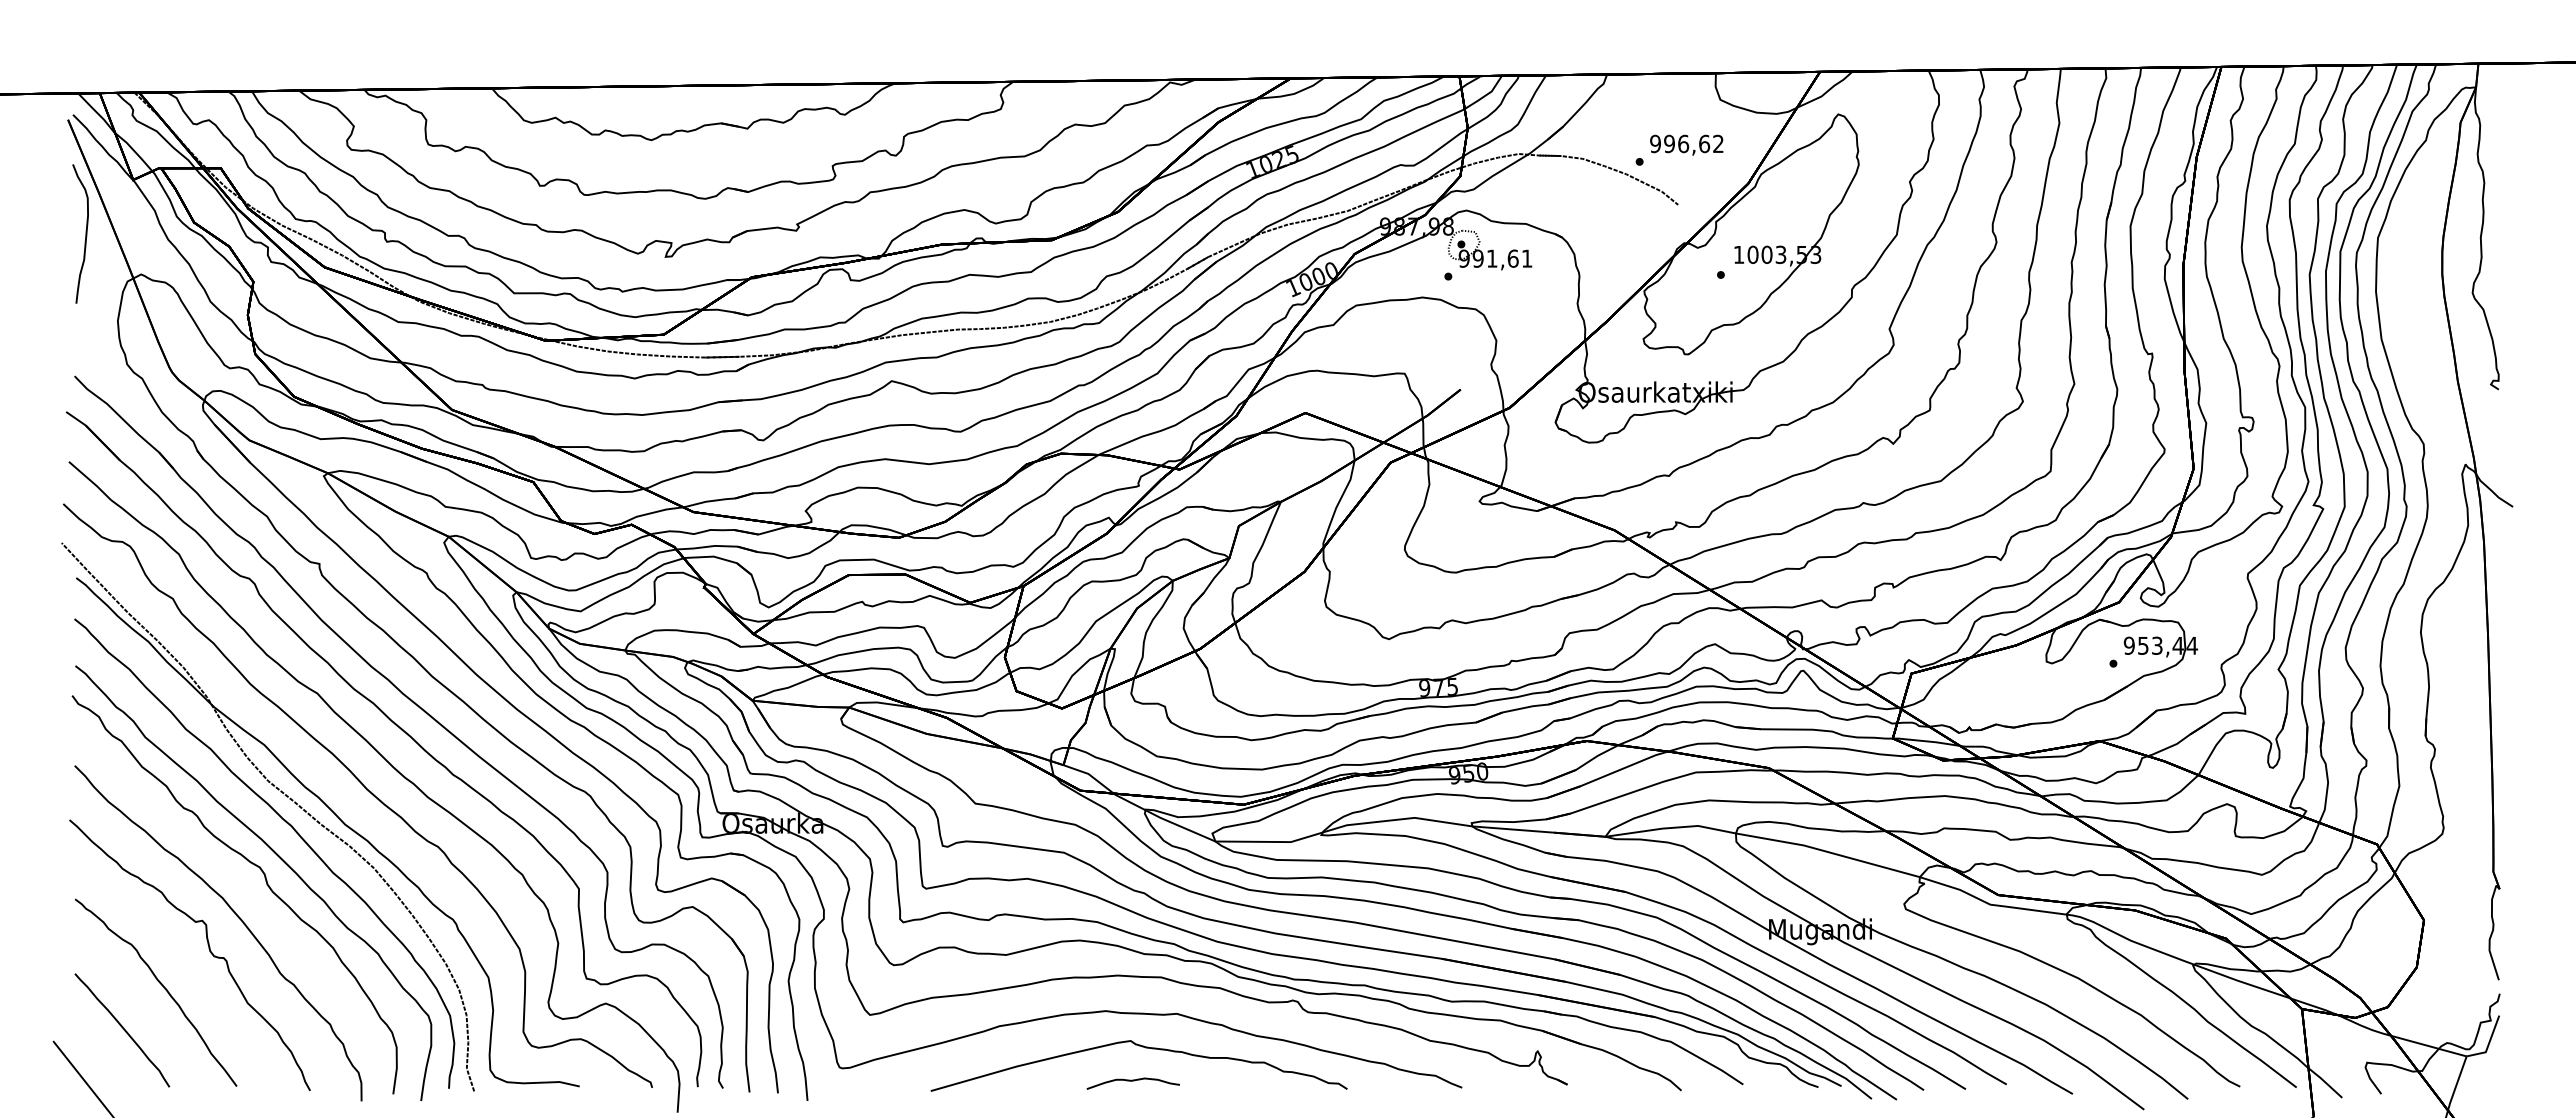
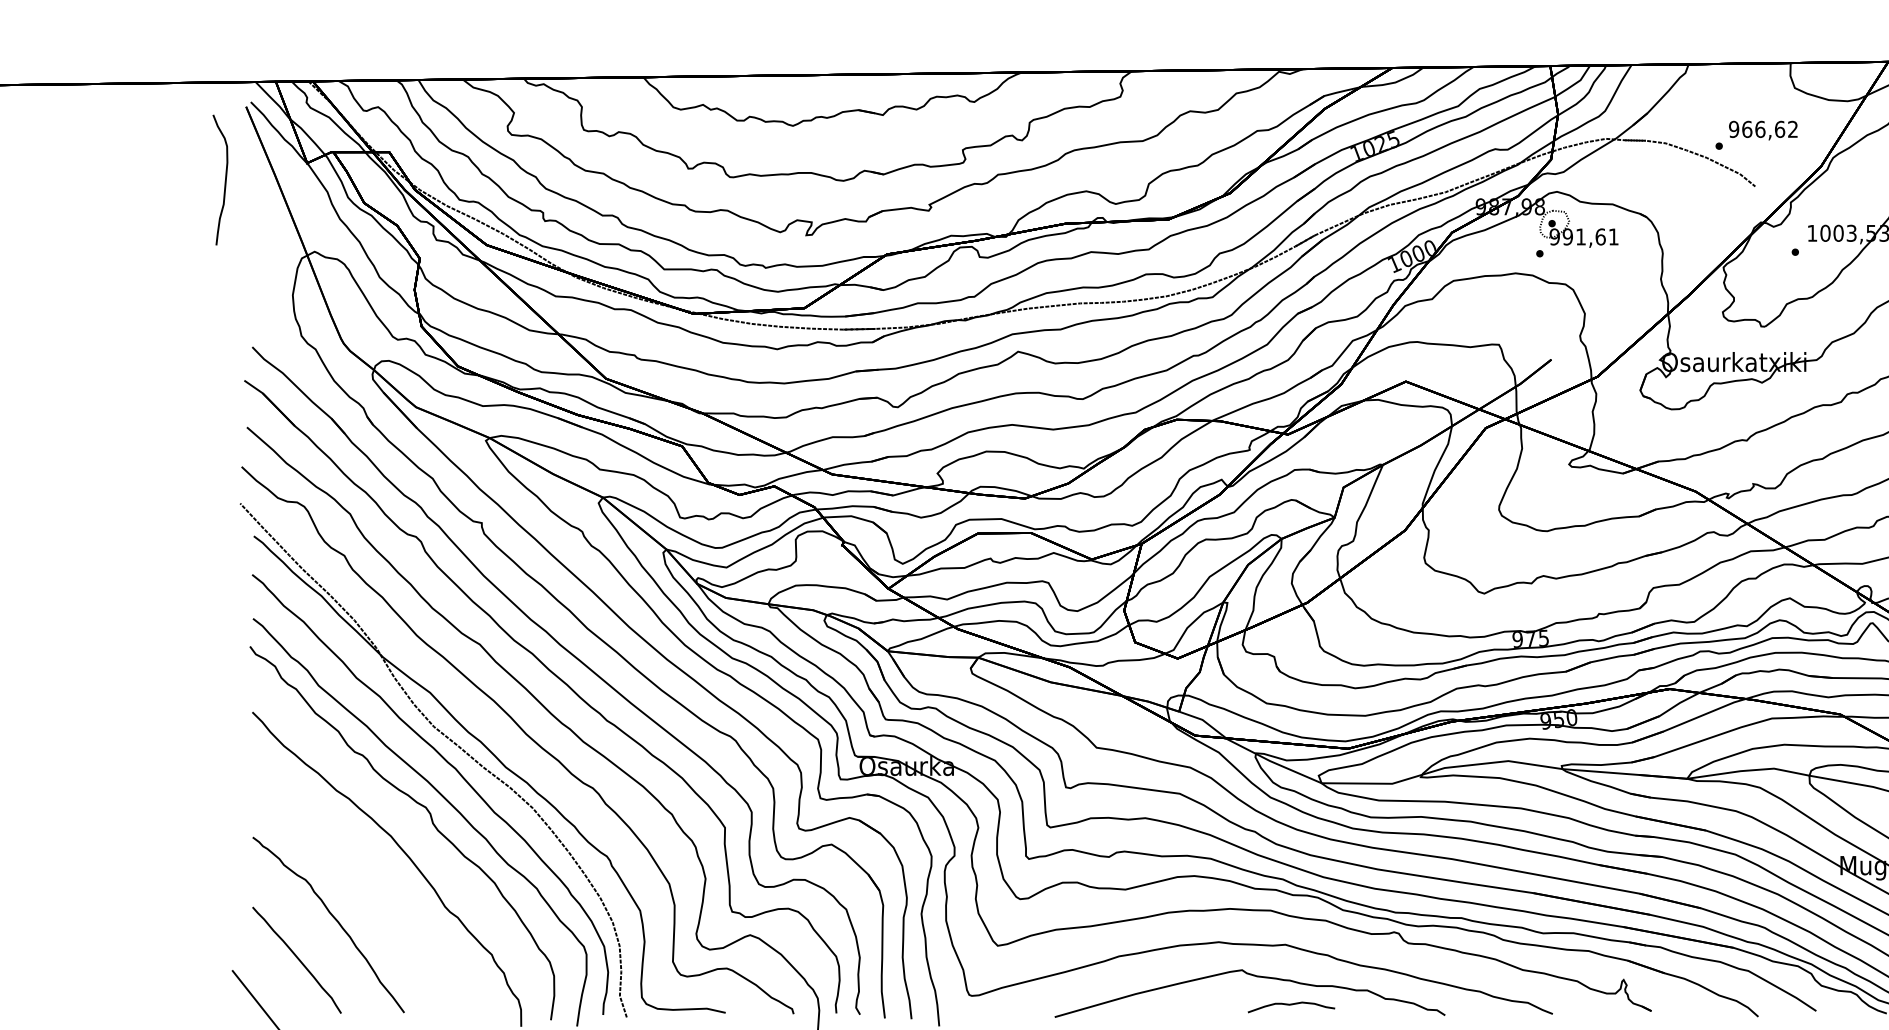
text: (1669, 143) -> (1747, 128), 996,62 -> 966,62
curve: (85, 233) -> (224, 179), moved
curve: (208, 949) -> (377, 884), removed
curve: (1132, 1081) -> (1290, 1005), moved

